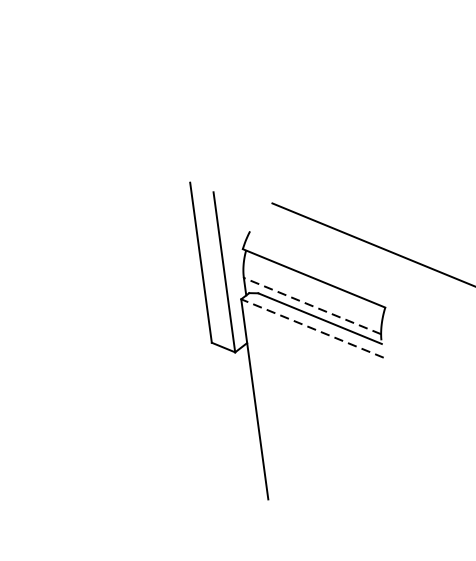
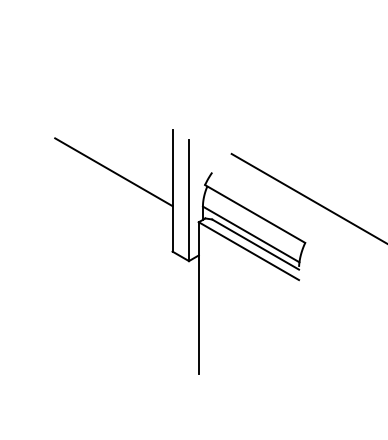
line: (119, 248) -> (113, 172), added
line: (312, 306) -> (251, 234), dashed -> solid
line: (311, 329) -> (248, 251), dashed -> solid

